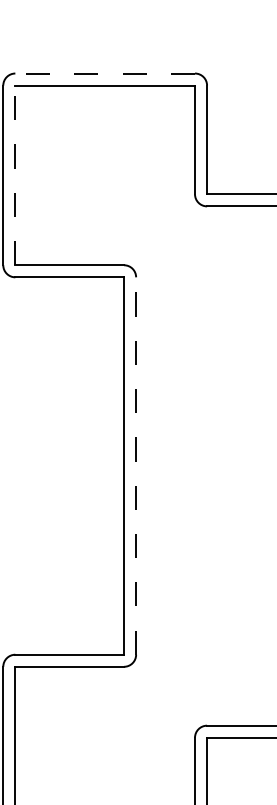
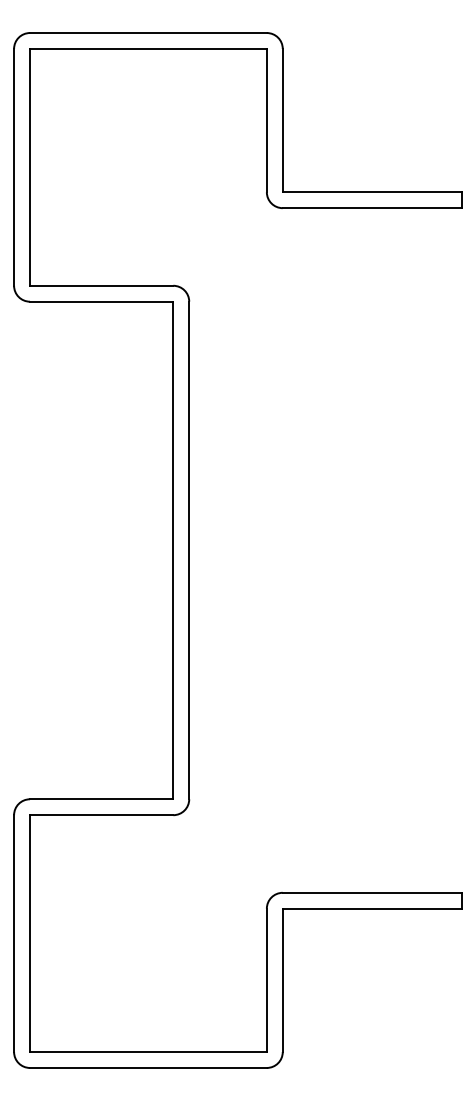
line: (104, 73) -> (147, 33), dashed -> solid
line: (15, 174) -> (30, 166), dashed -> solid
line: (136, 466) -> (189, 550), dashed -> solid

